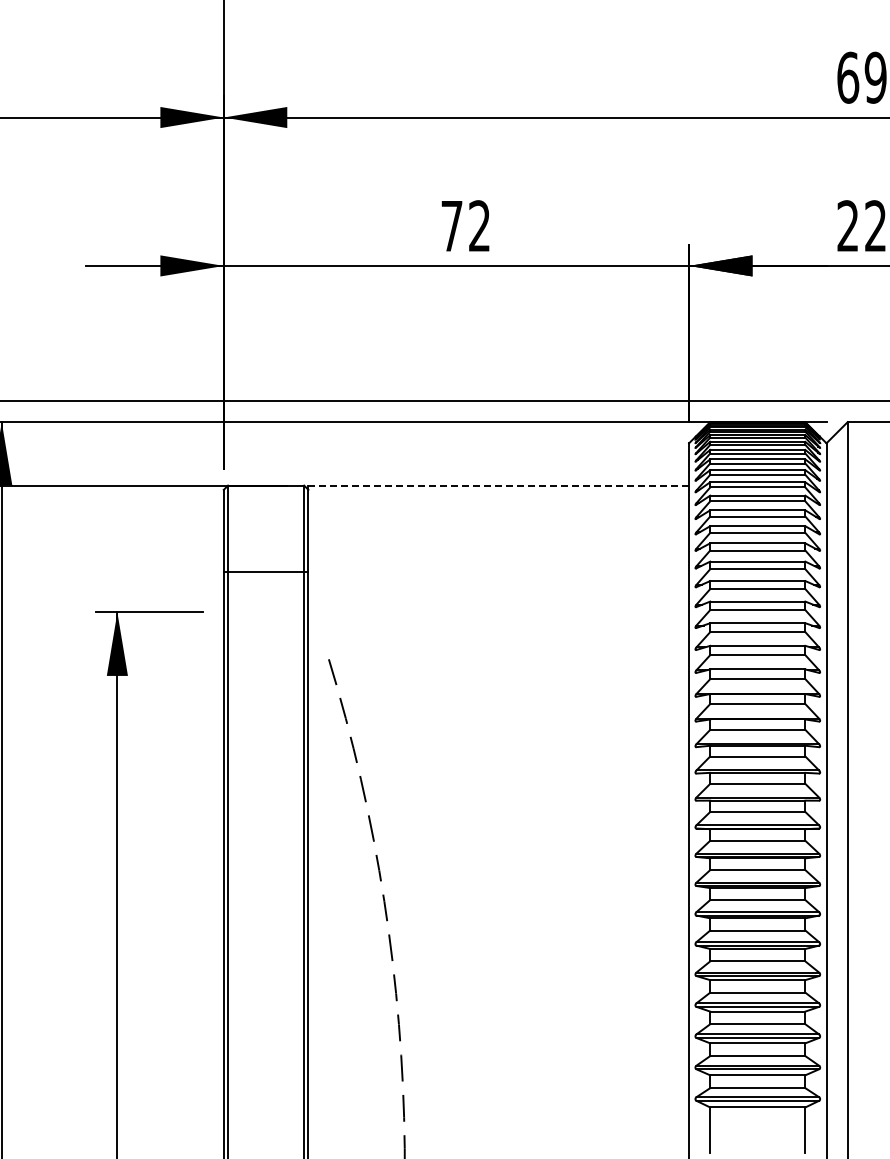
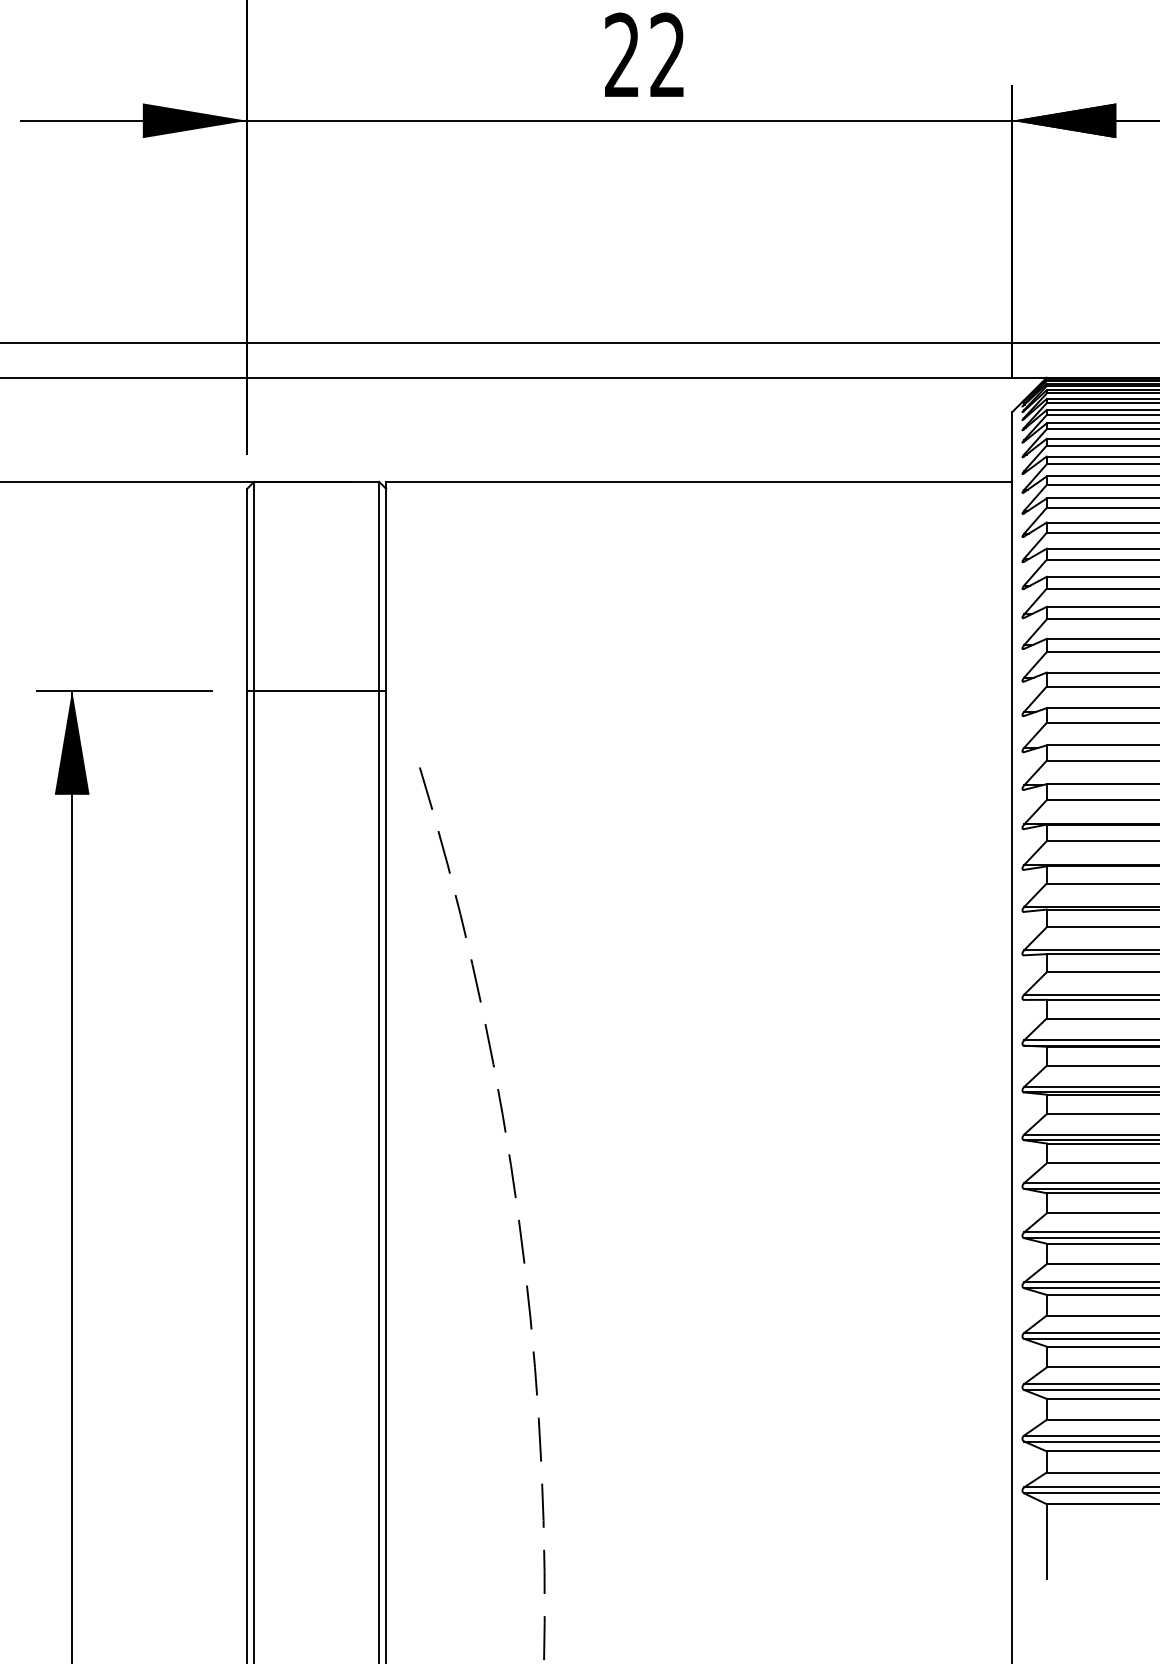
text: (451, 225) -> (621, 54), 72 -> 22
line: (498, 485) -> (698, 481), dashed -> solid
line: (265, 572) -> (315, 690), moved

